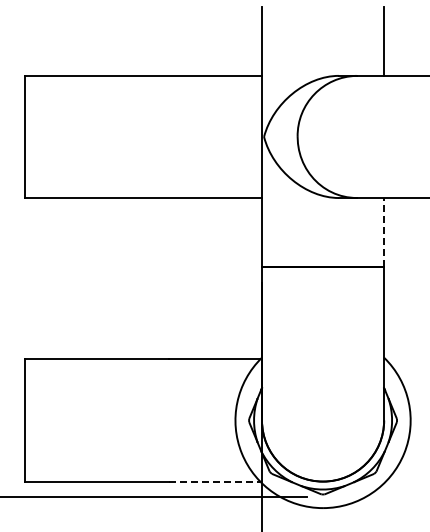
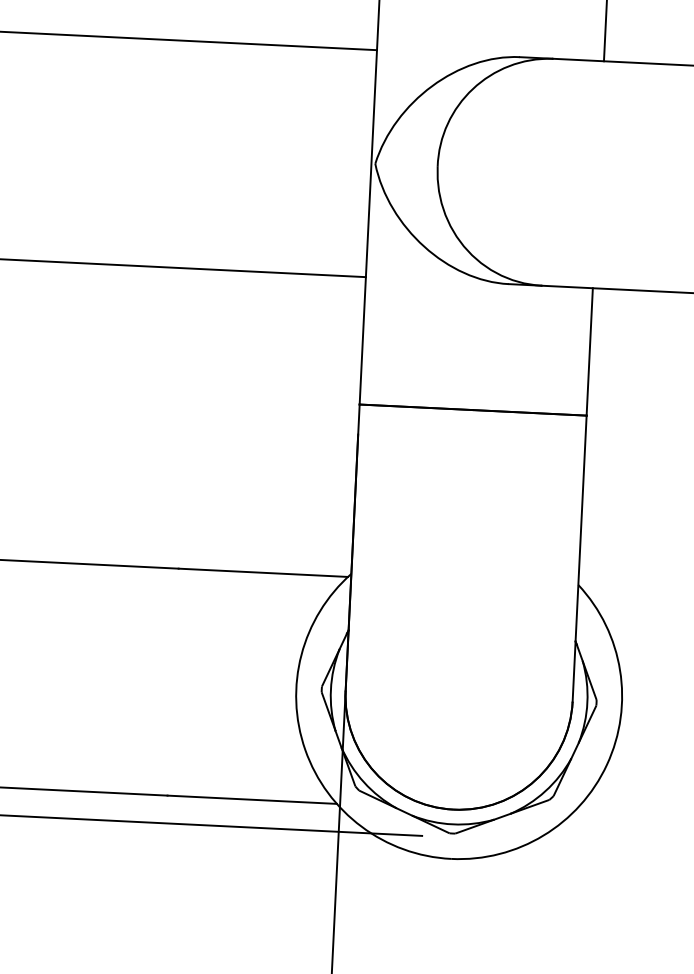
line: (384, 231) -> (590, 350), dashed -> solid
line: (214, 481) -> (251, 799), dashed -> solid

